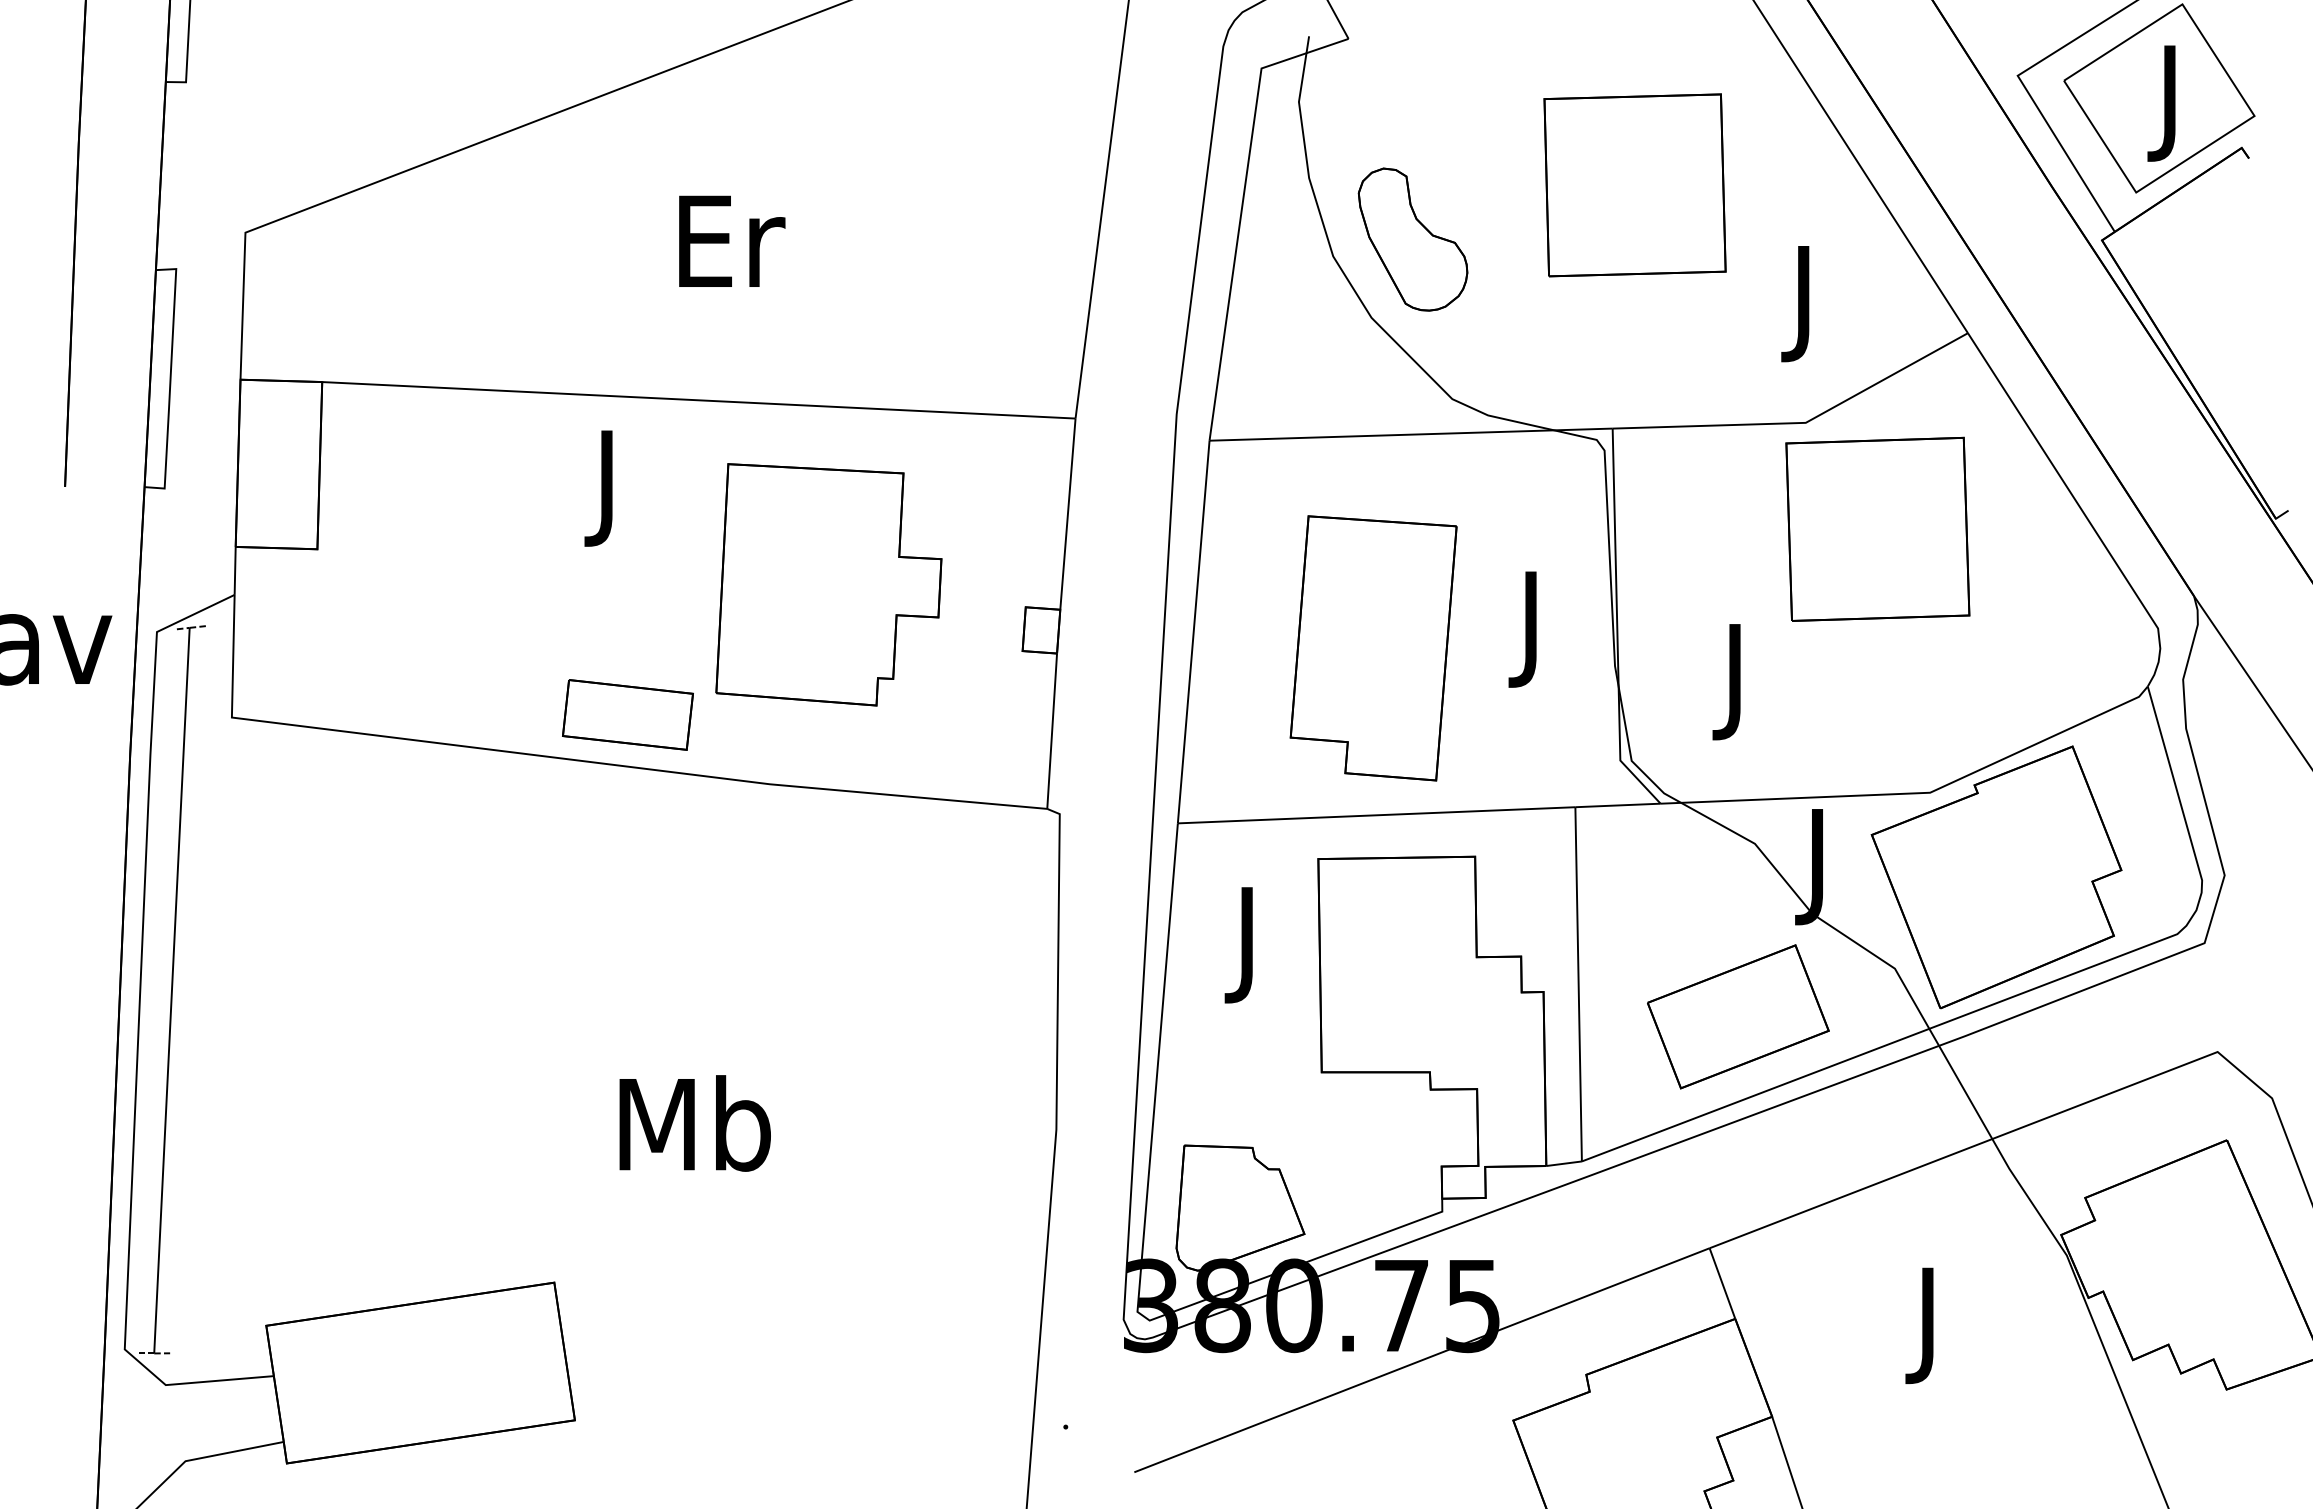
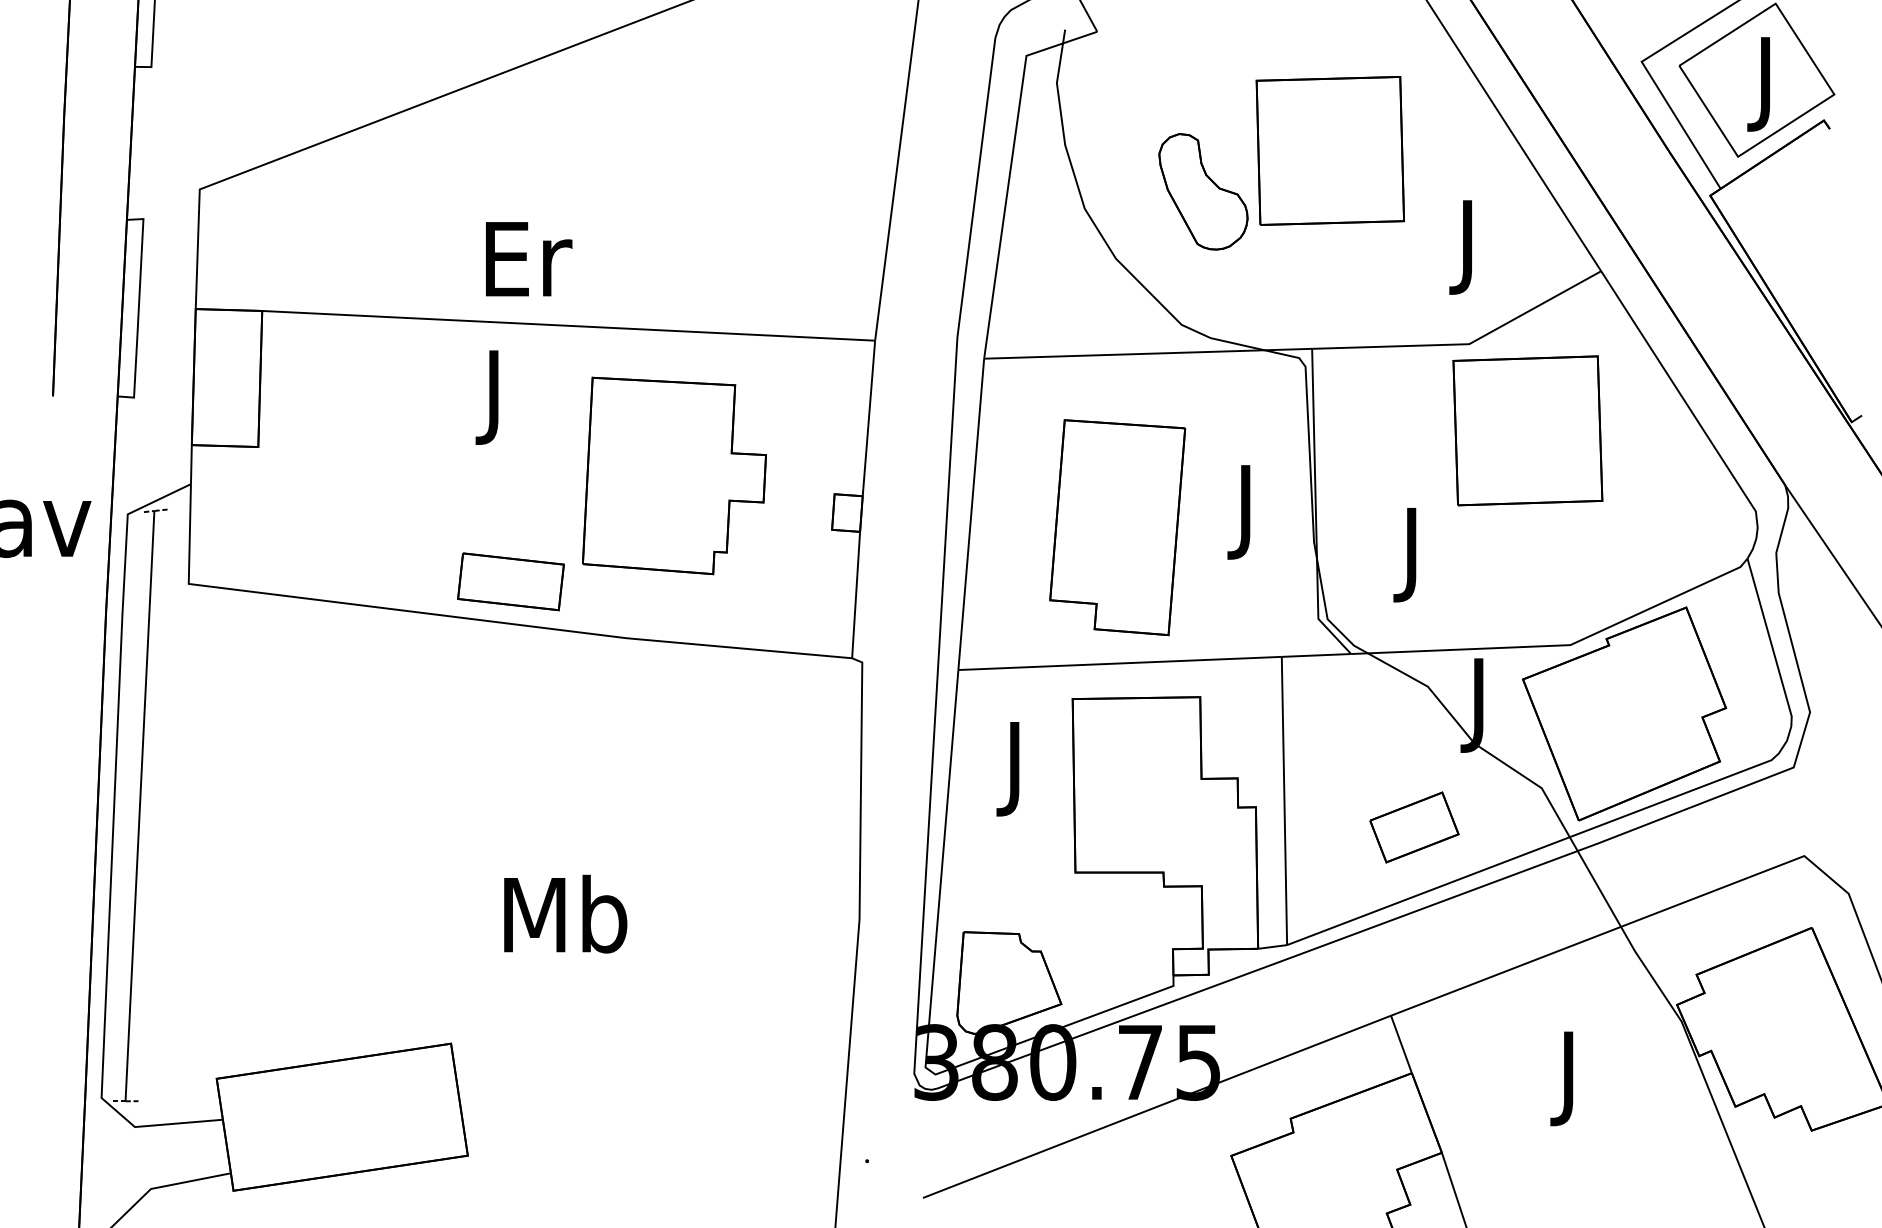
part: (1412, 239) -> (1202, 191), moved
text: (732, 240) -> (529, 258), moved
part: (1738, 1016) -> (1414, 827), size x0.6

